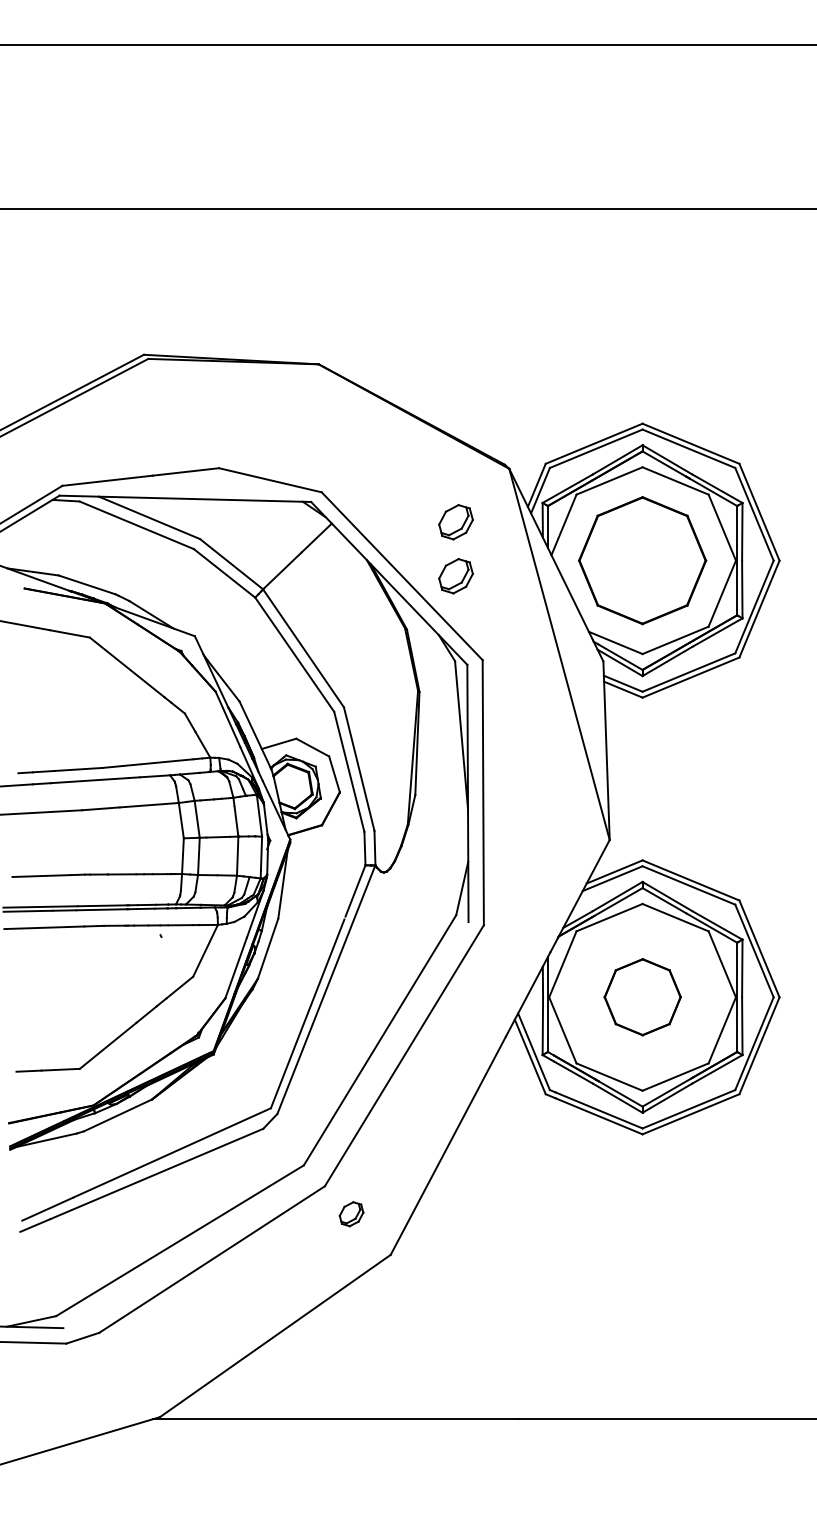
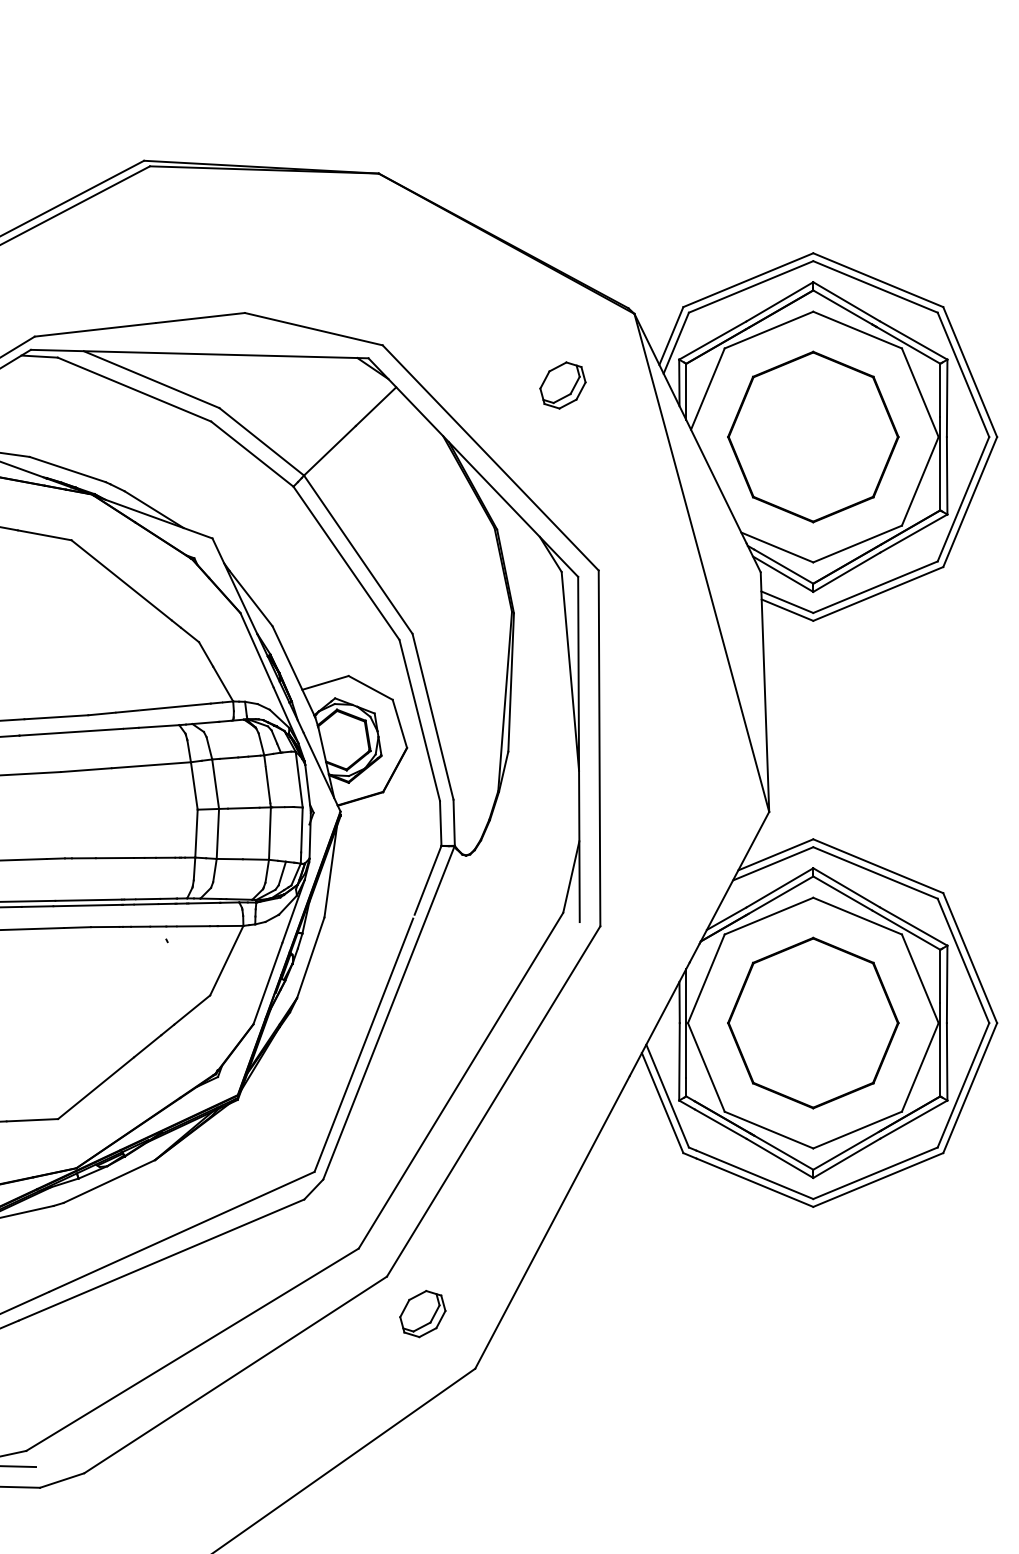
part: (455, 576) -> (562, 458), removed
part: (642, 996) -> (813, 1021), size x1.67
part: (351, 1214) -> (422, 1314), size x1.43

